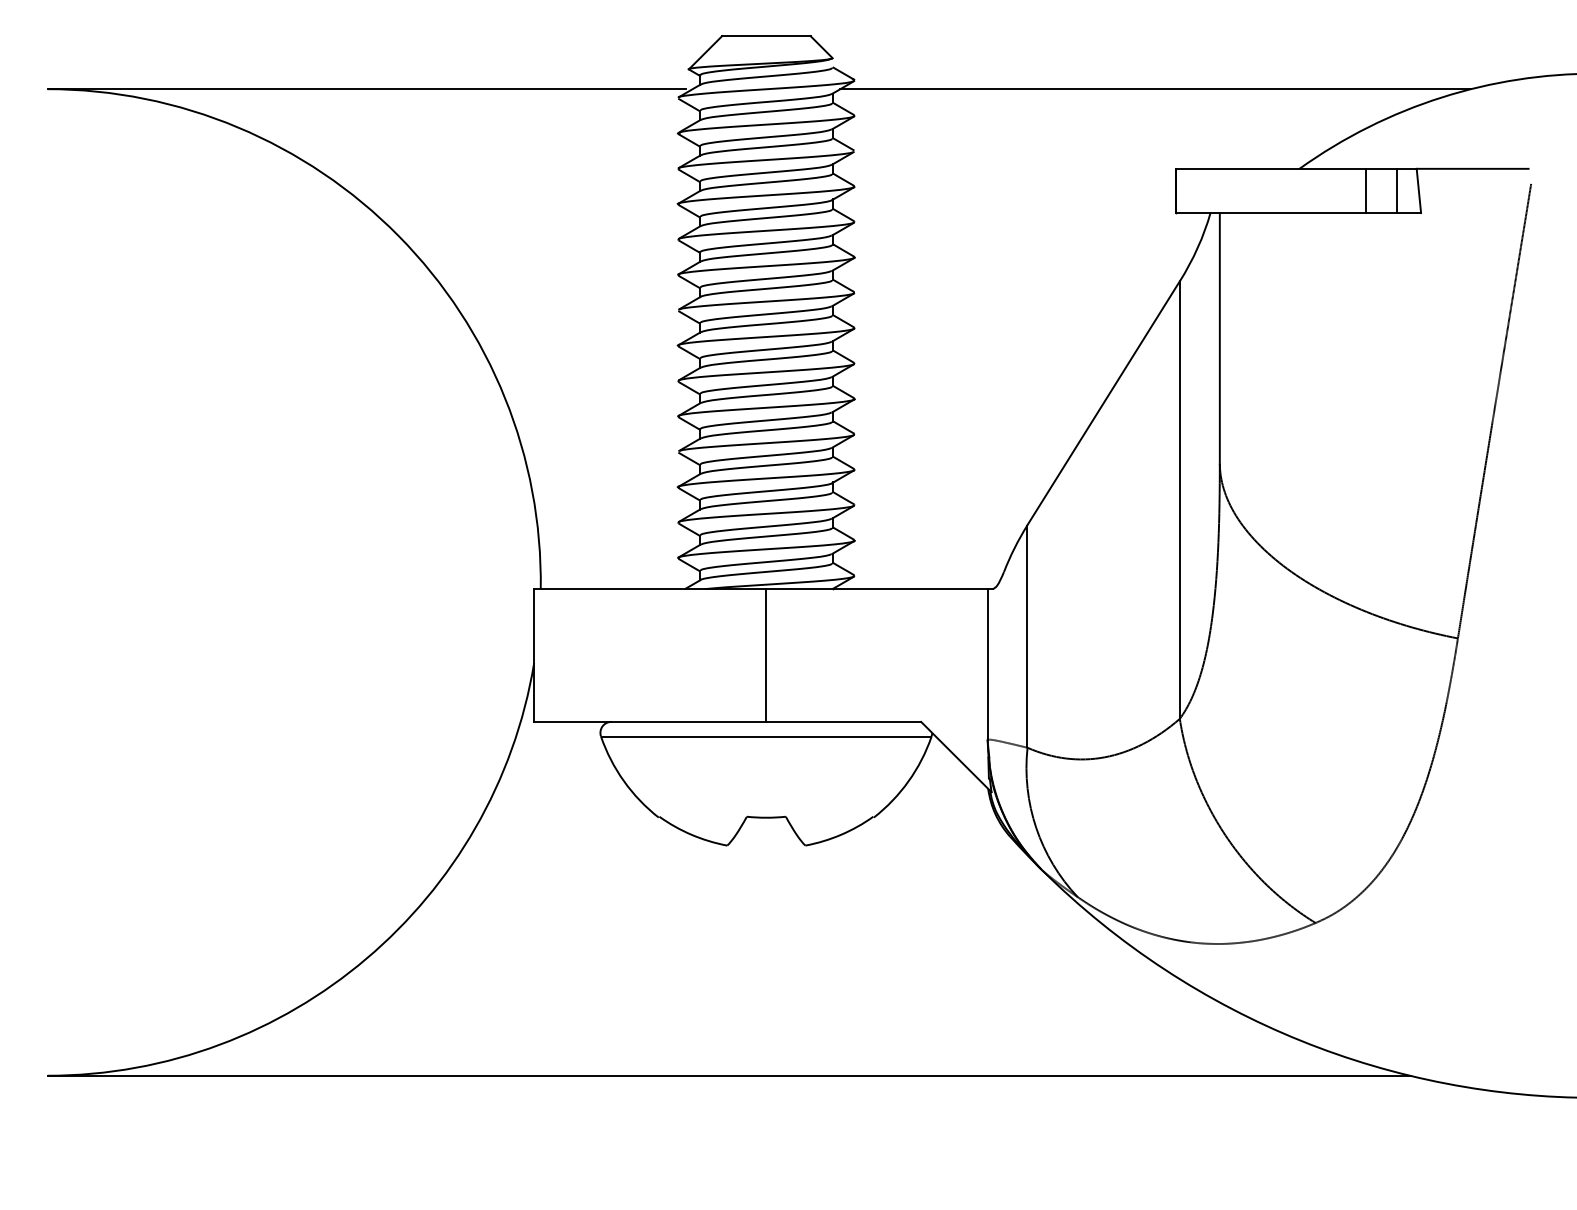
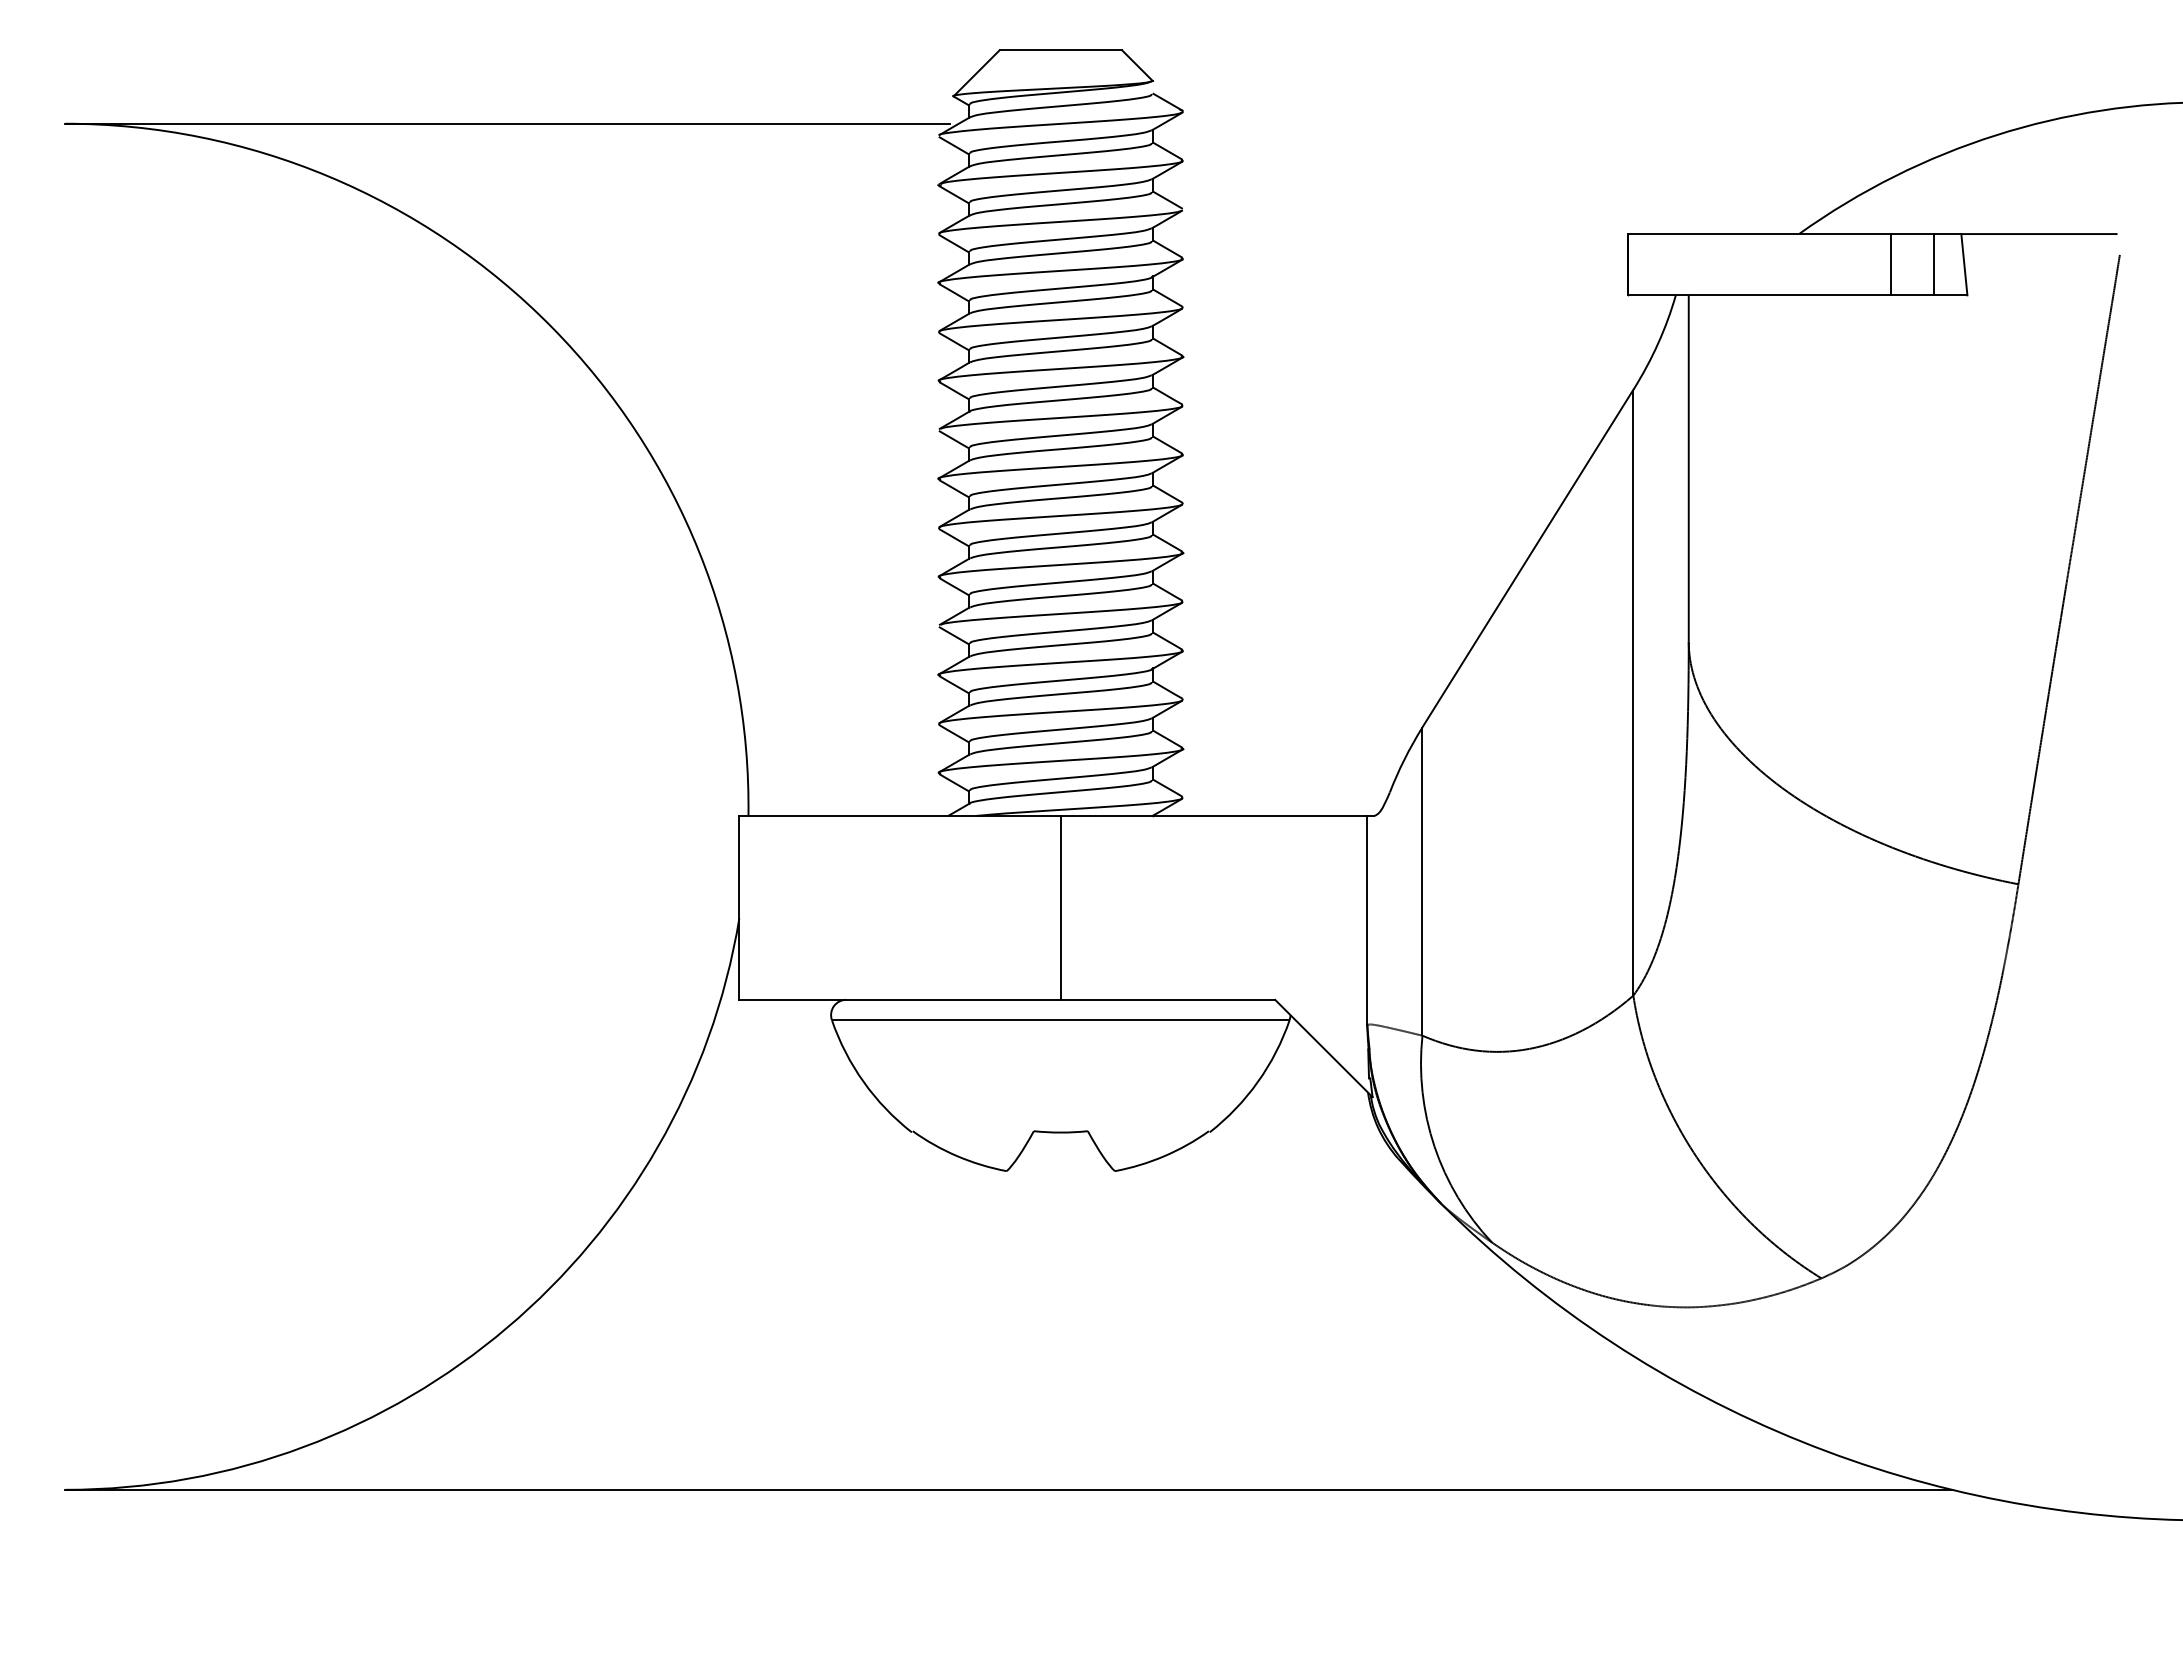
line: (1155, 88) -> (1599, 123), removed

